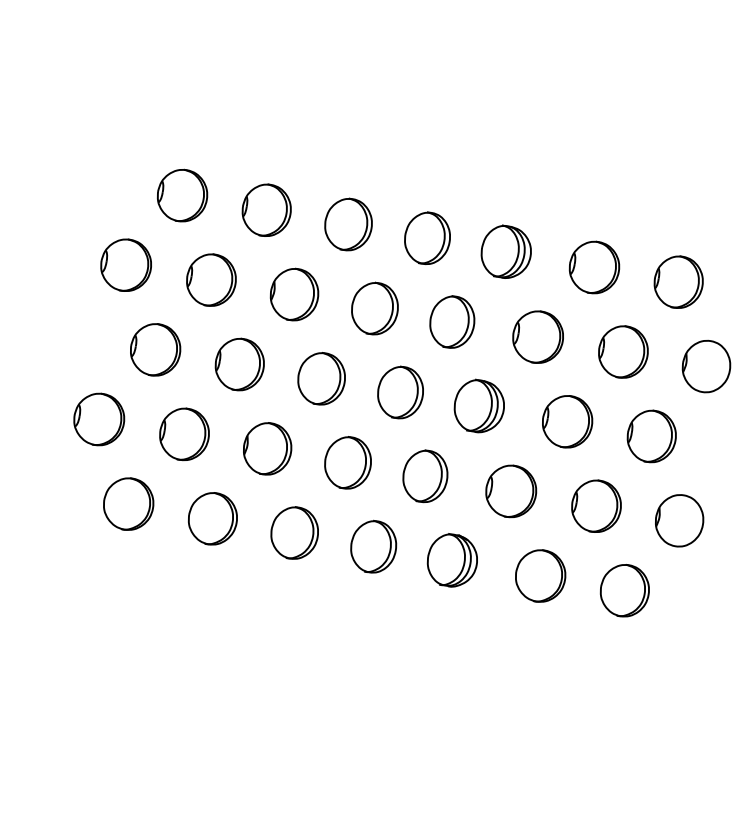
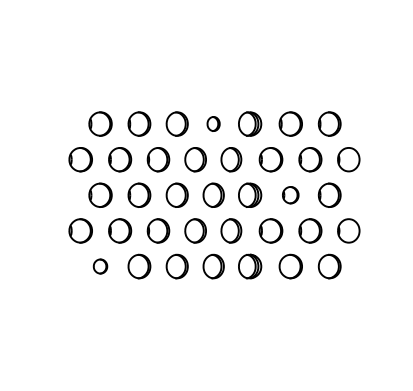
part: (427, 237) -> (213, 123), size x0.6
part: (567, 419) -> (290, 194), size x0.7
part: (128, 504) -> (100, 266), size x0.6

